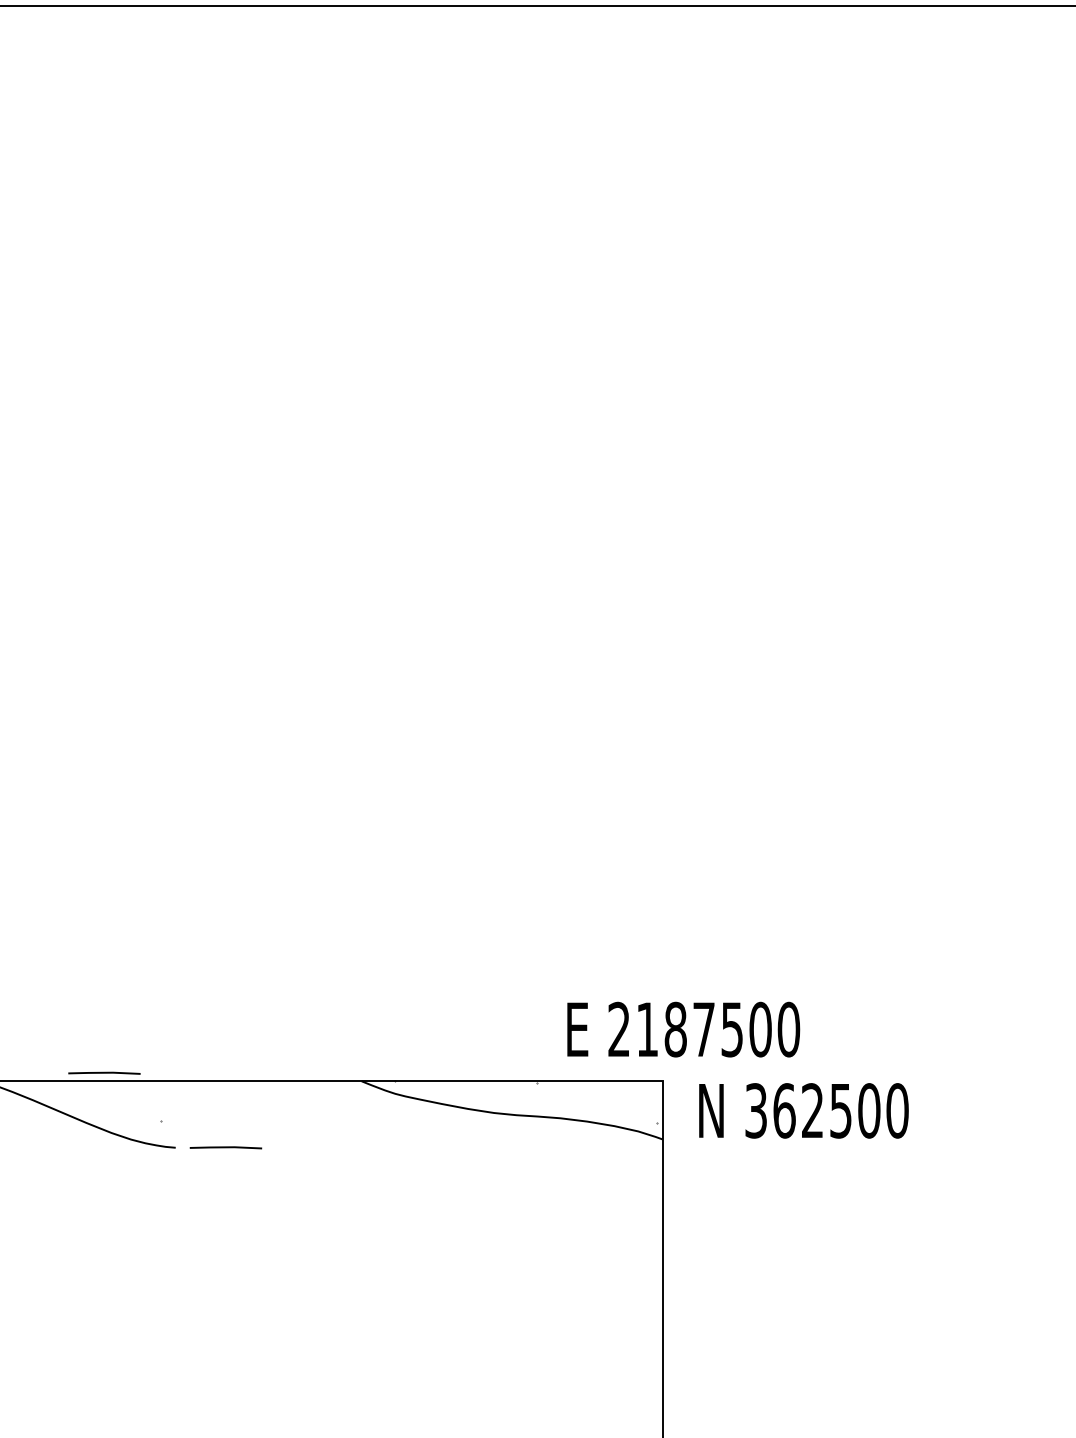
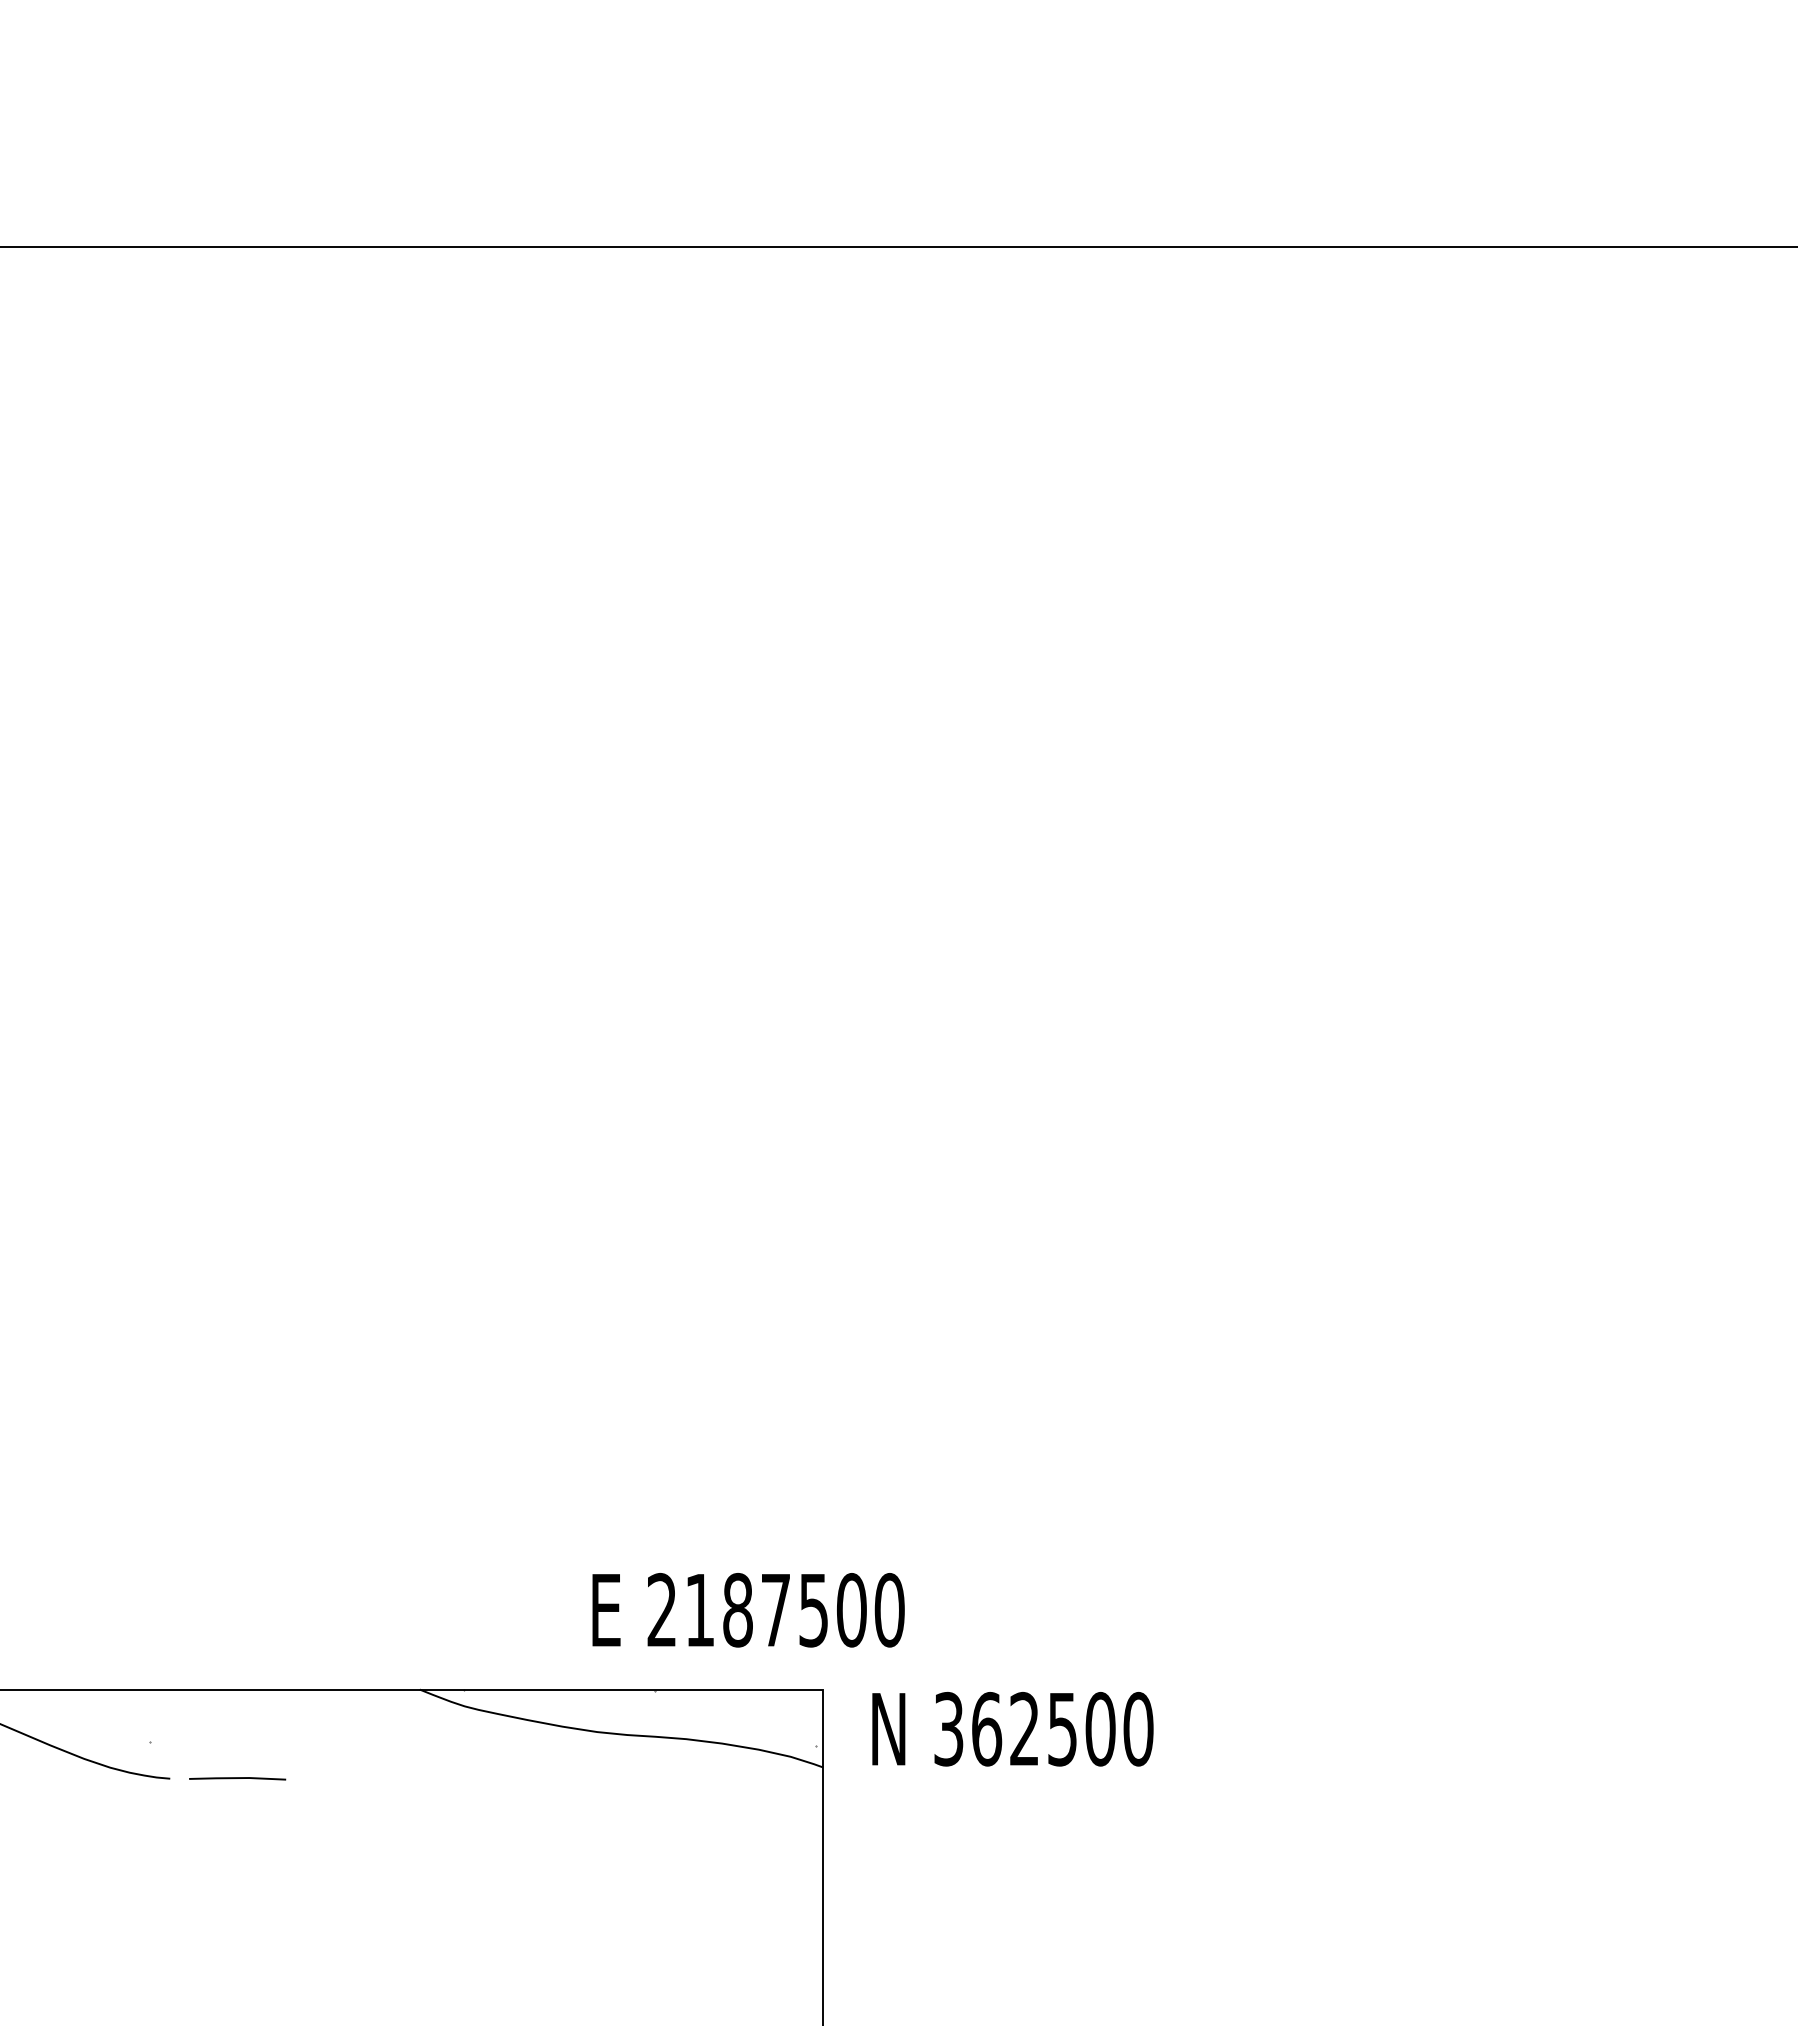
text: (683, 1029) -> (748, 1610), moved
line: (104, 1073) -> (74, 1678), removed

